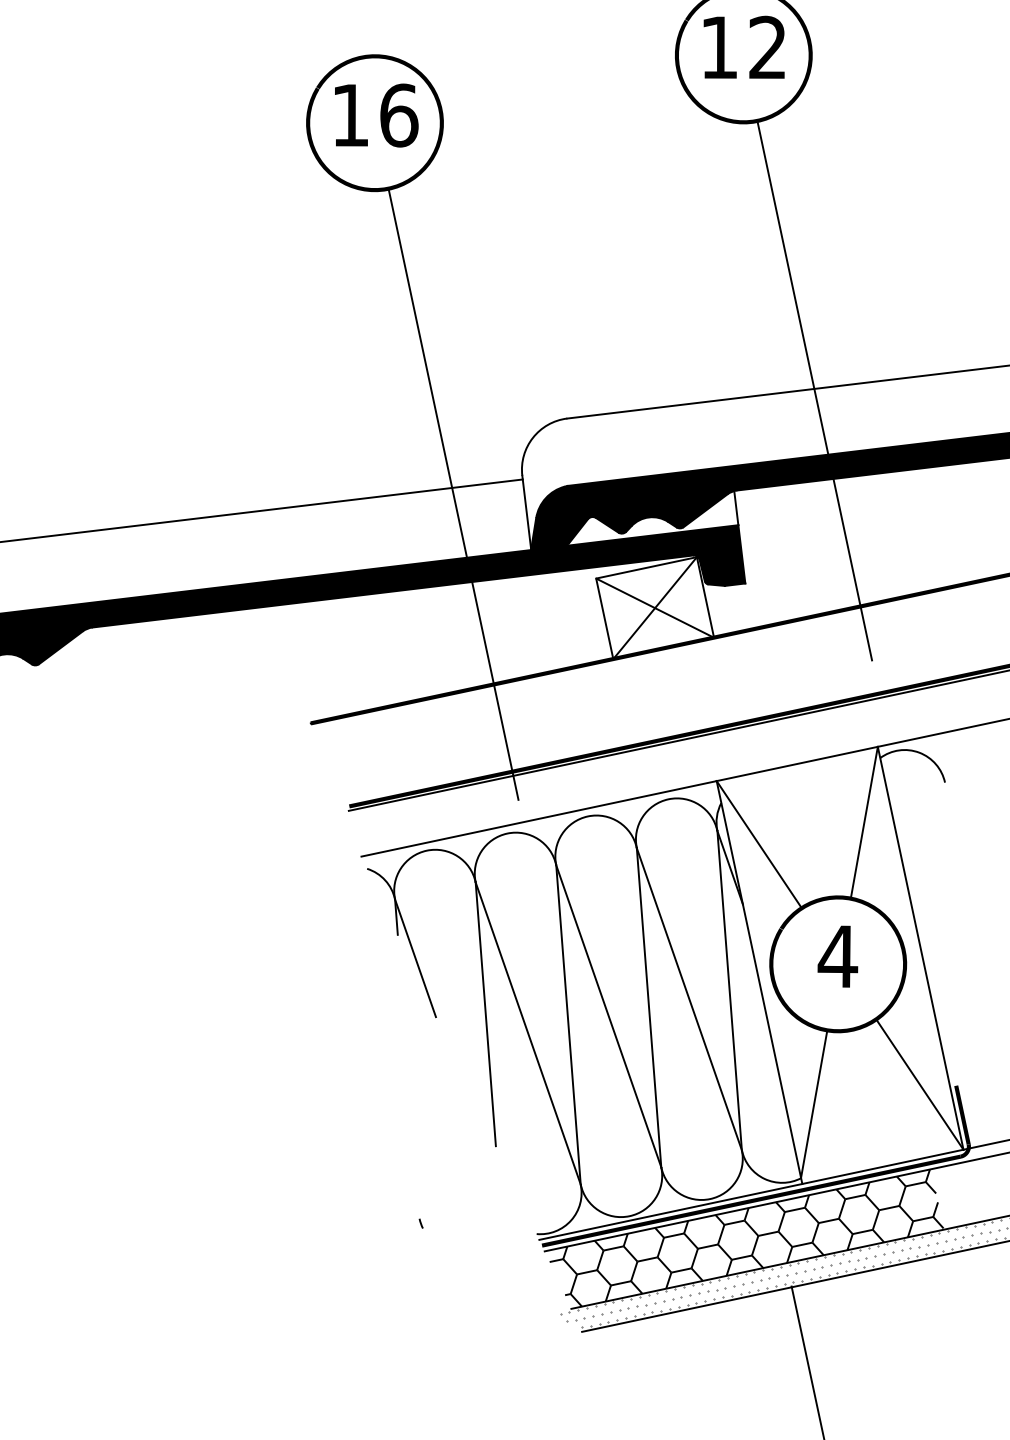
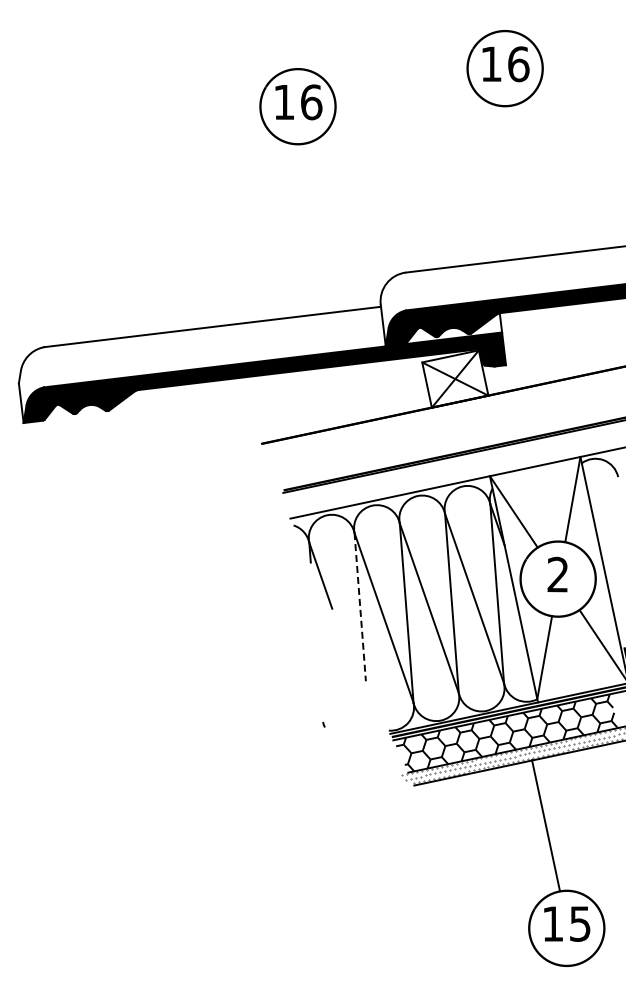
text: (767, 48) -> (518, 64), 12 -> 16
line: (813, 389) -> (544, 256), removed
line: (452, 493) -> (341, 314), removed
text: (836, 956) -> (557, 574), 4 -> 2
line: (486, 1014) -> (360, 607), solid -> dashed

